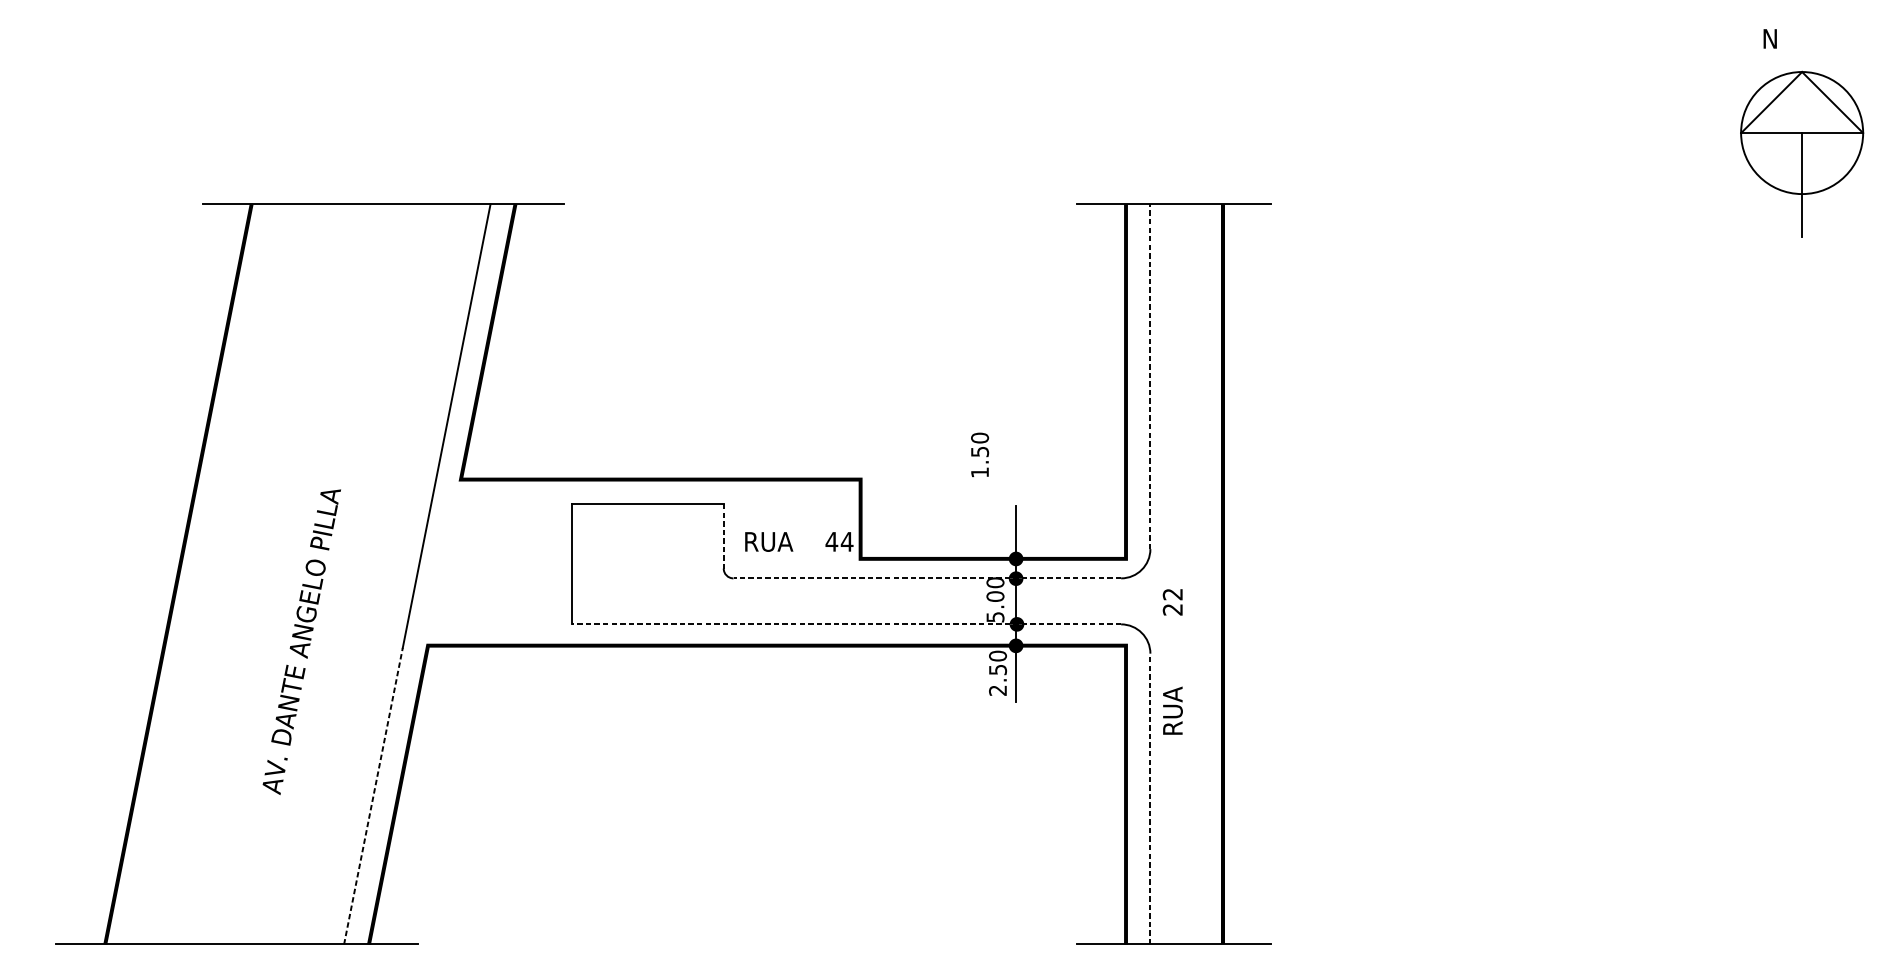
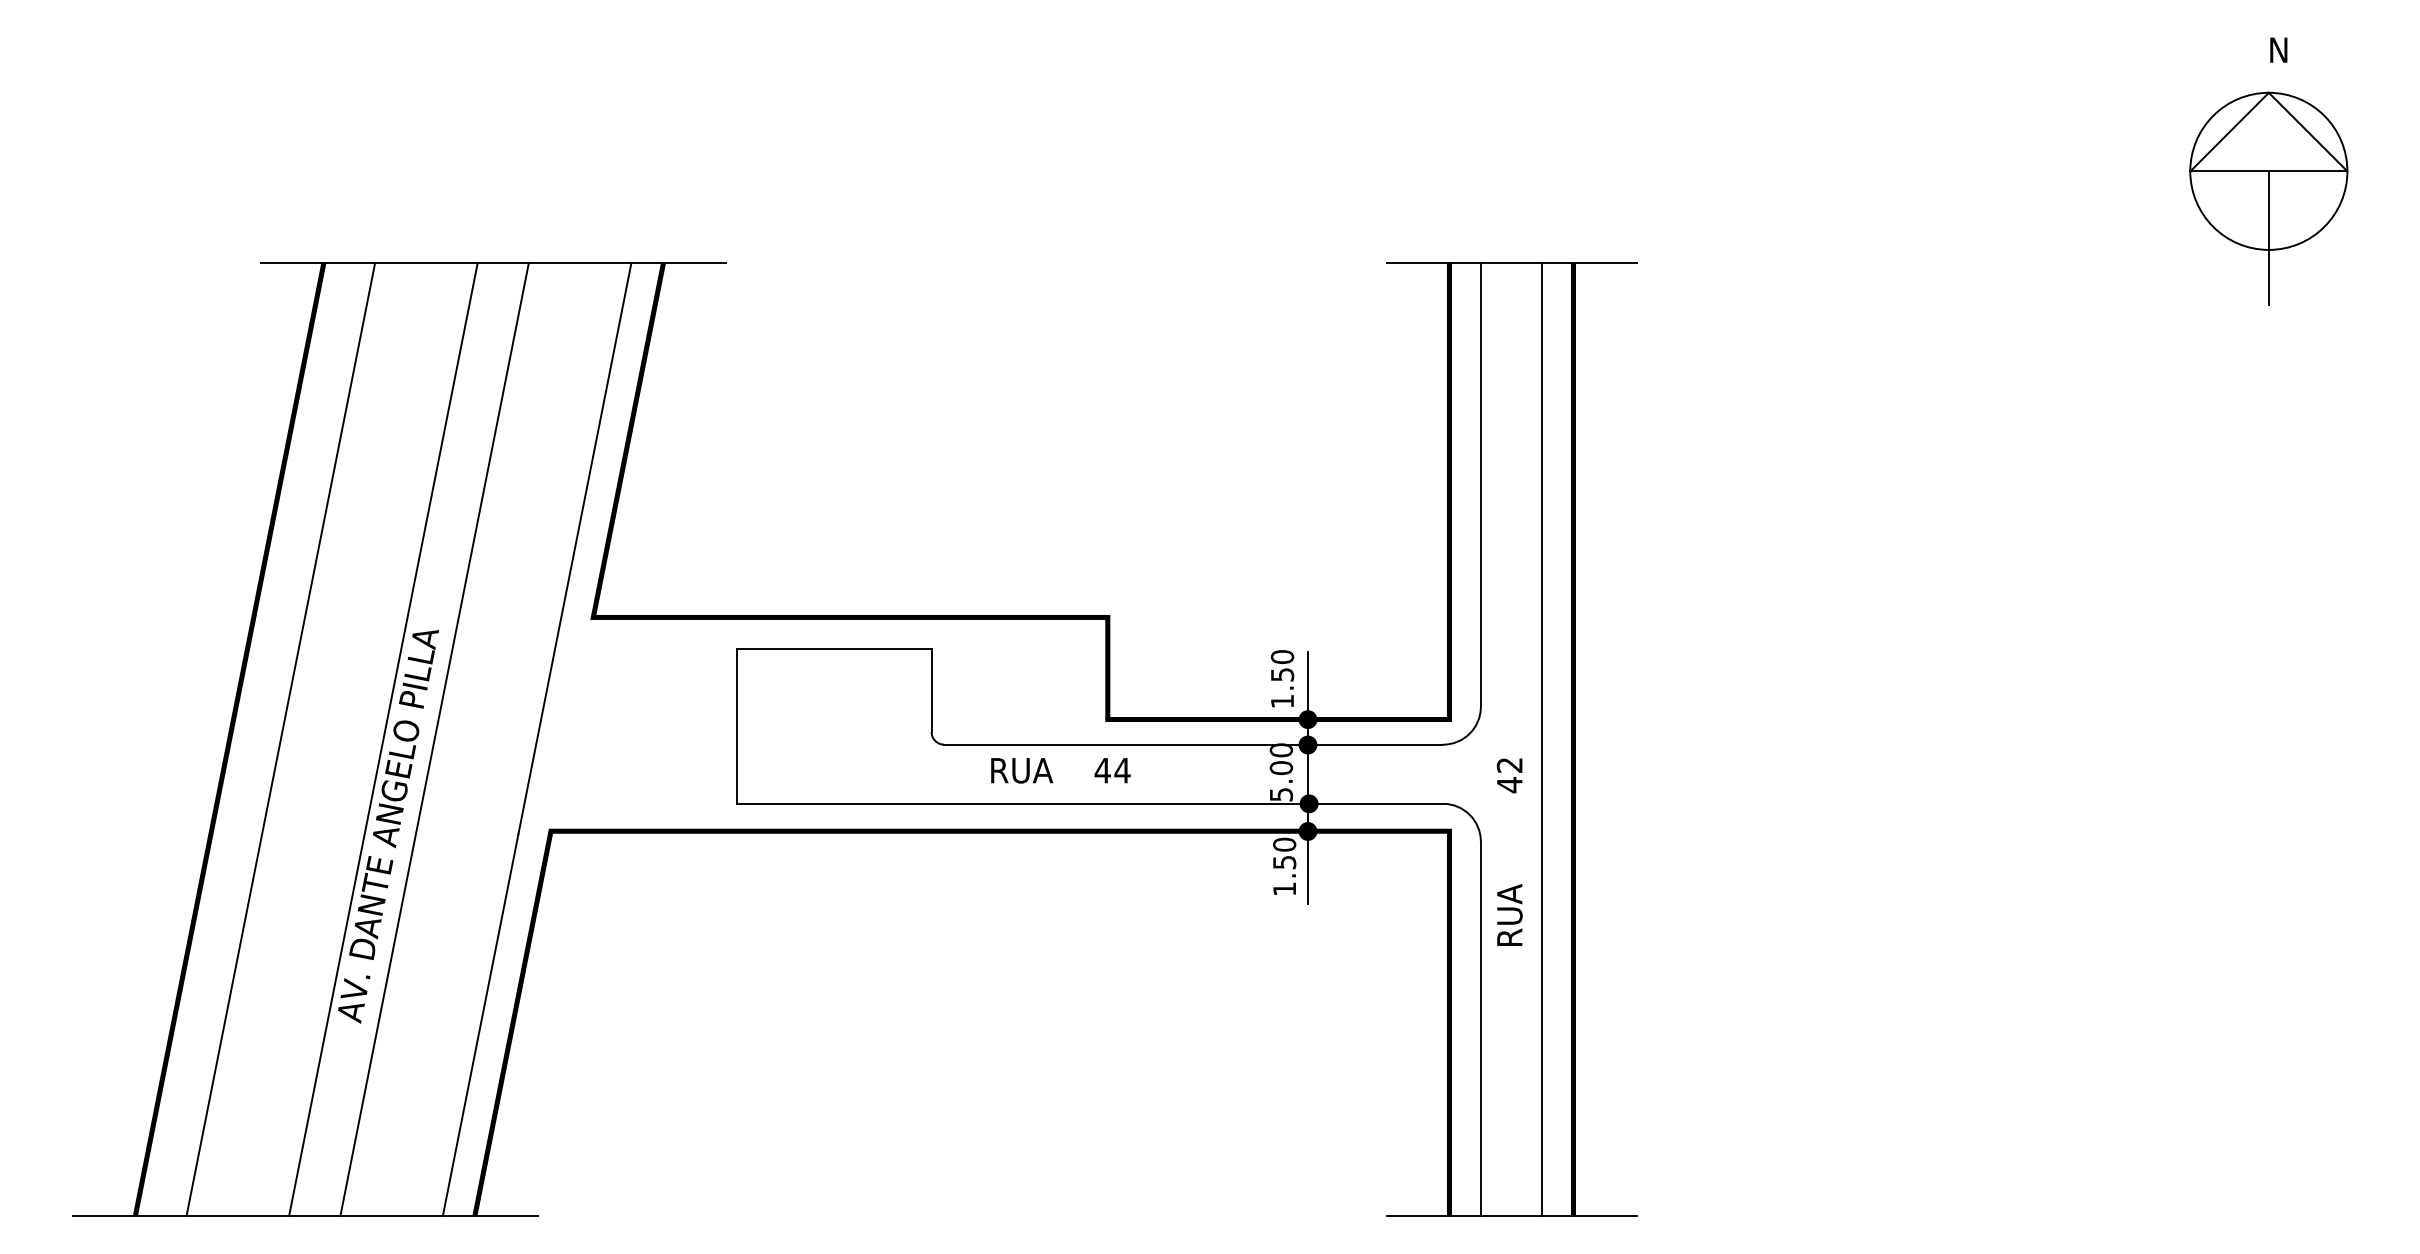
part: (1801, 154) -> (2268, 198), moved
line: (1150, 376) -> (1480, 484), dashed -> solid
text: (980, 454) -> (1282, 678), moved
line: (723, 536) -> (931, 690), dashed -> solid
text: (799, 541) -> (1060, 770), moved
line: (217, 573) -> (280, 738), added
line: (297, 573) -> (383, 738), added
line: (337, 573) -> (434, 738), added
line: (1198, 573) -> (1542, 738), added
line: (927, 578) -> (1193, 744), dashed -> solid
text: (1172, 609) -> (1509, 784), 22 -> 42
line: (846, 624) -> (1089, 803), dashed -> solid
text: (997, 690) -> (1284, 888), 2.50 -> 1.50
line: (373, 796) -> (480, 1025), dashed -> solid
line: (1150, 798) -> (1480, 1028), dashed -> solid

